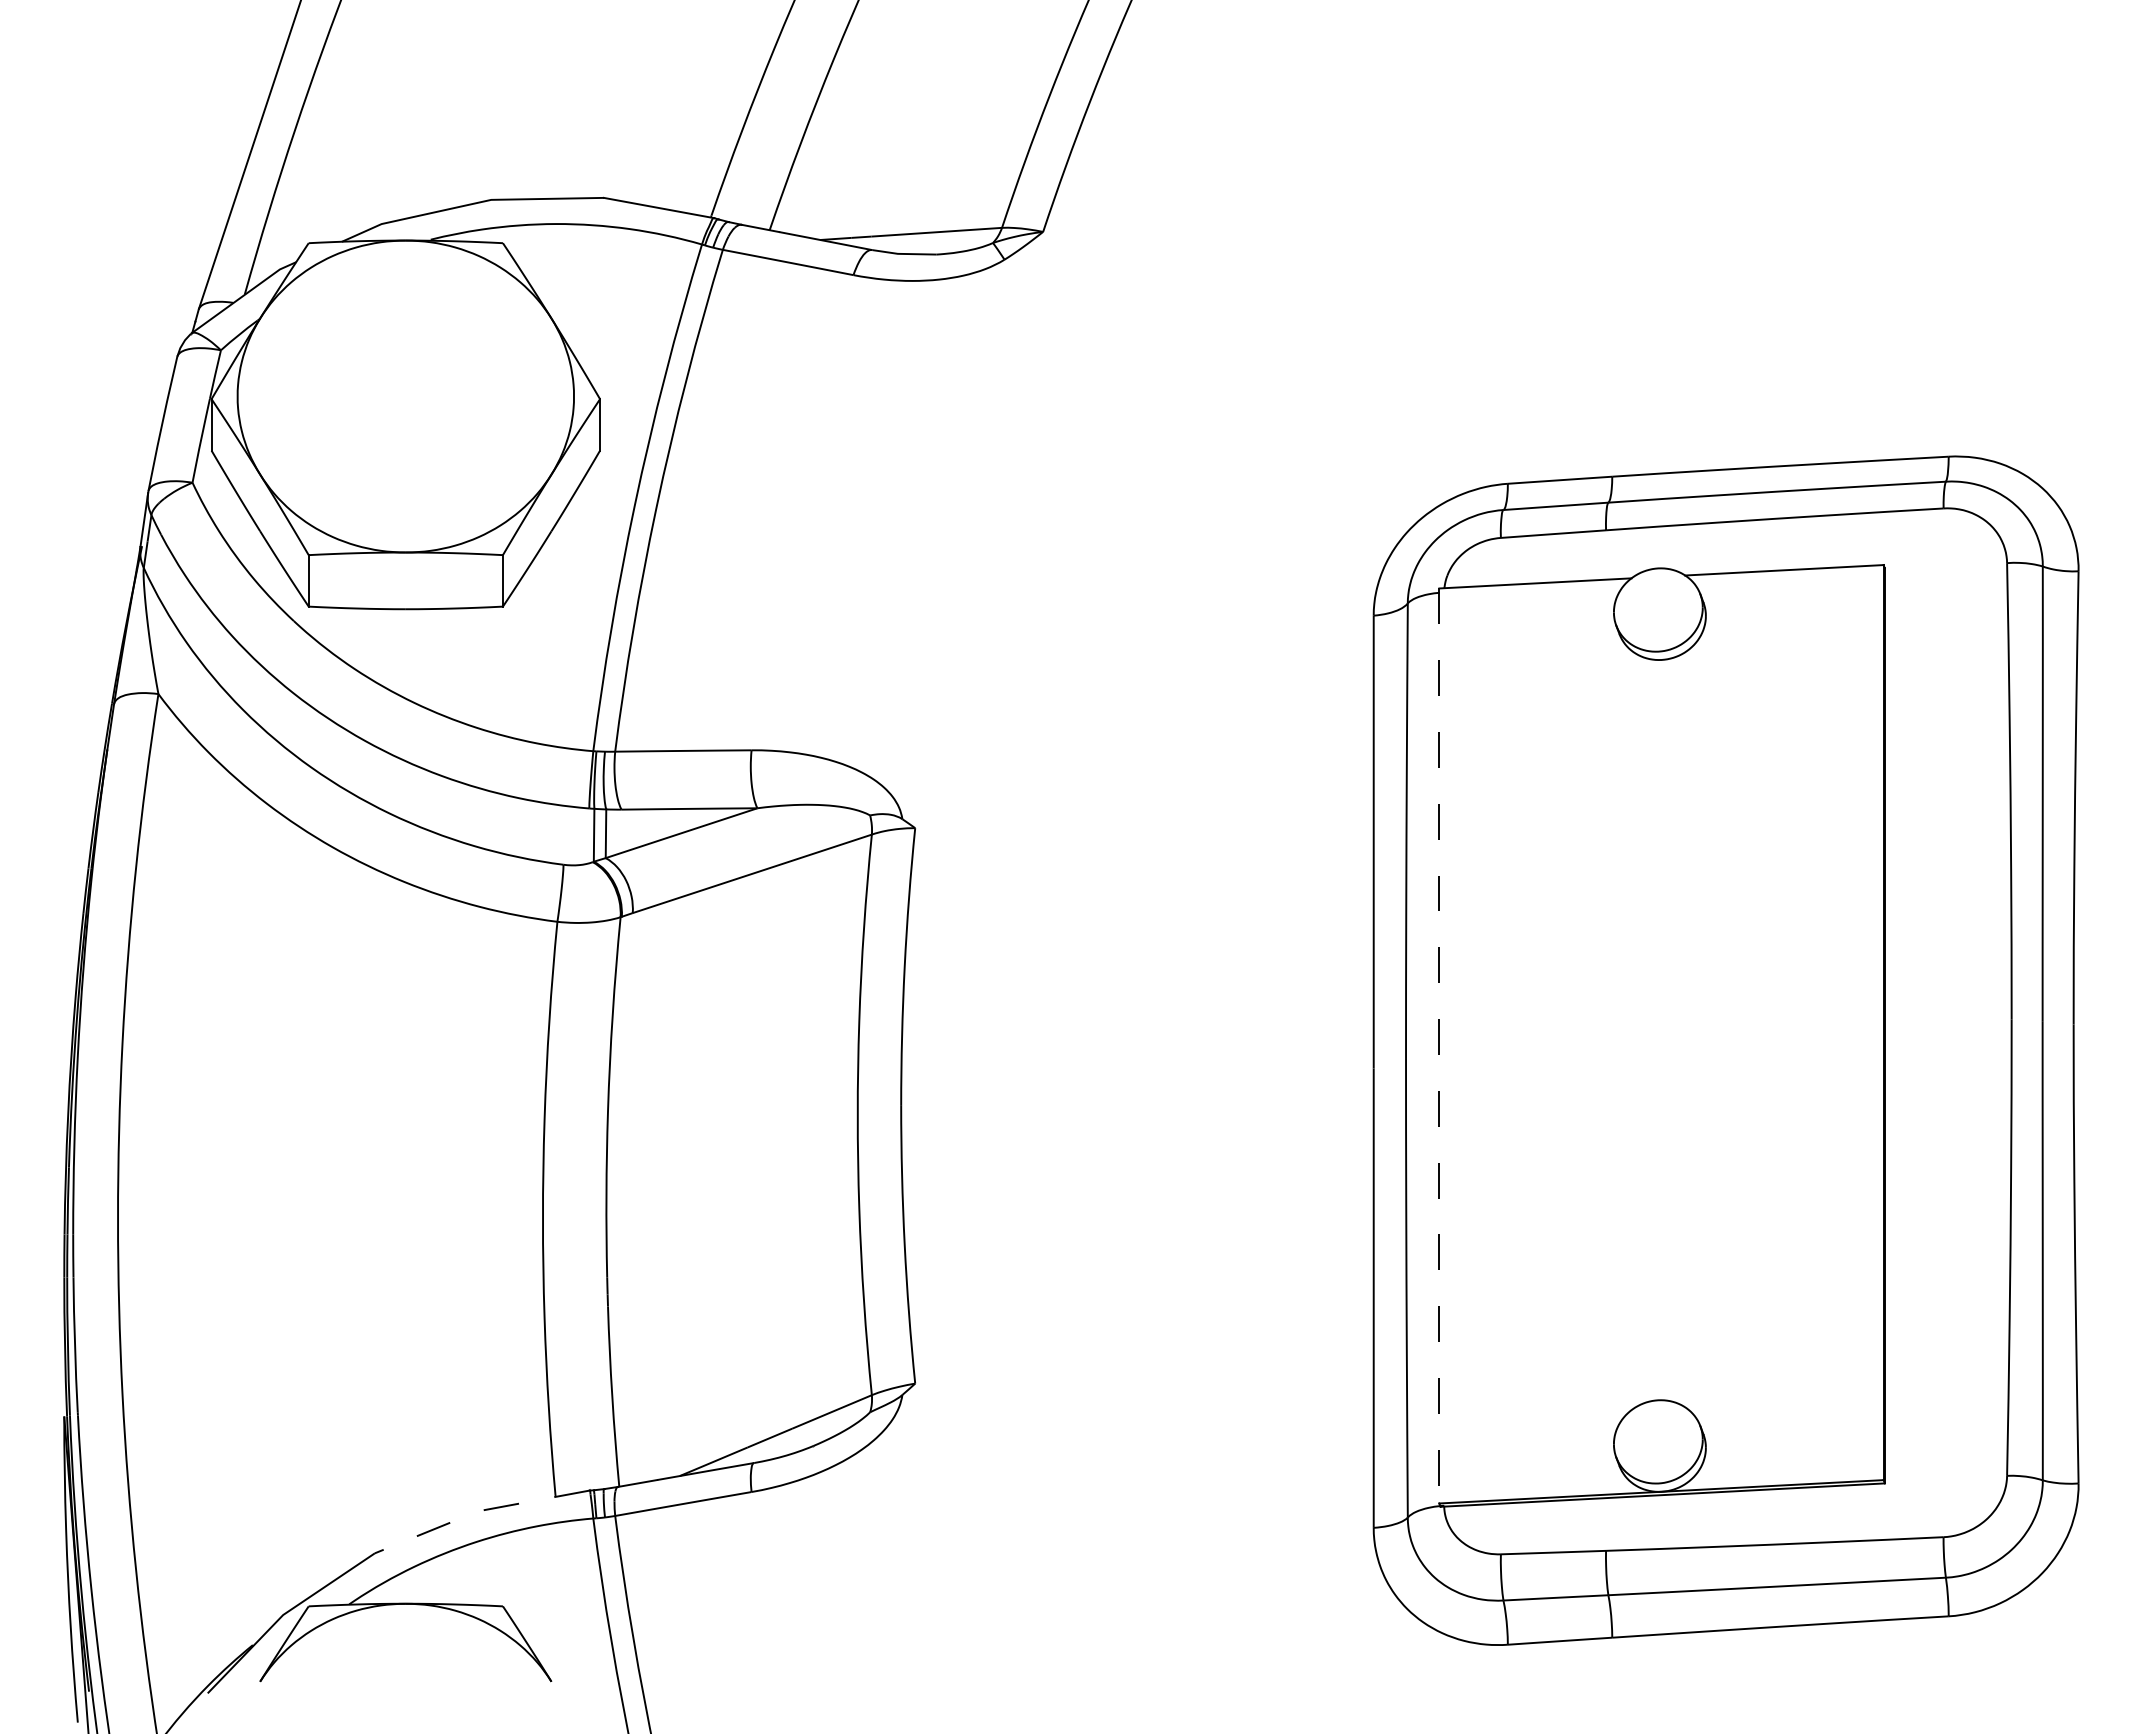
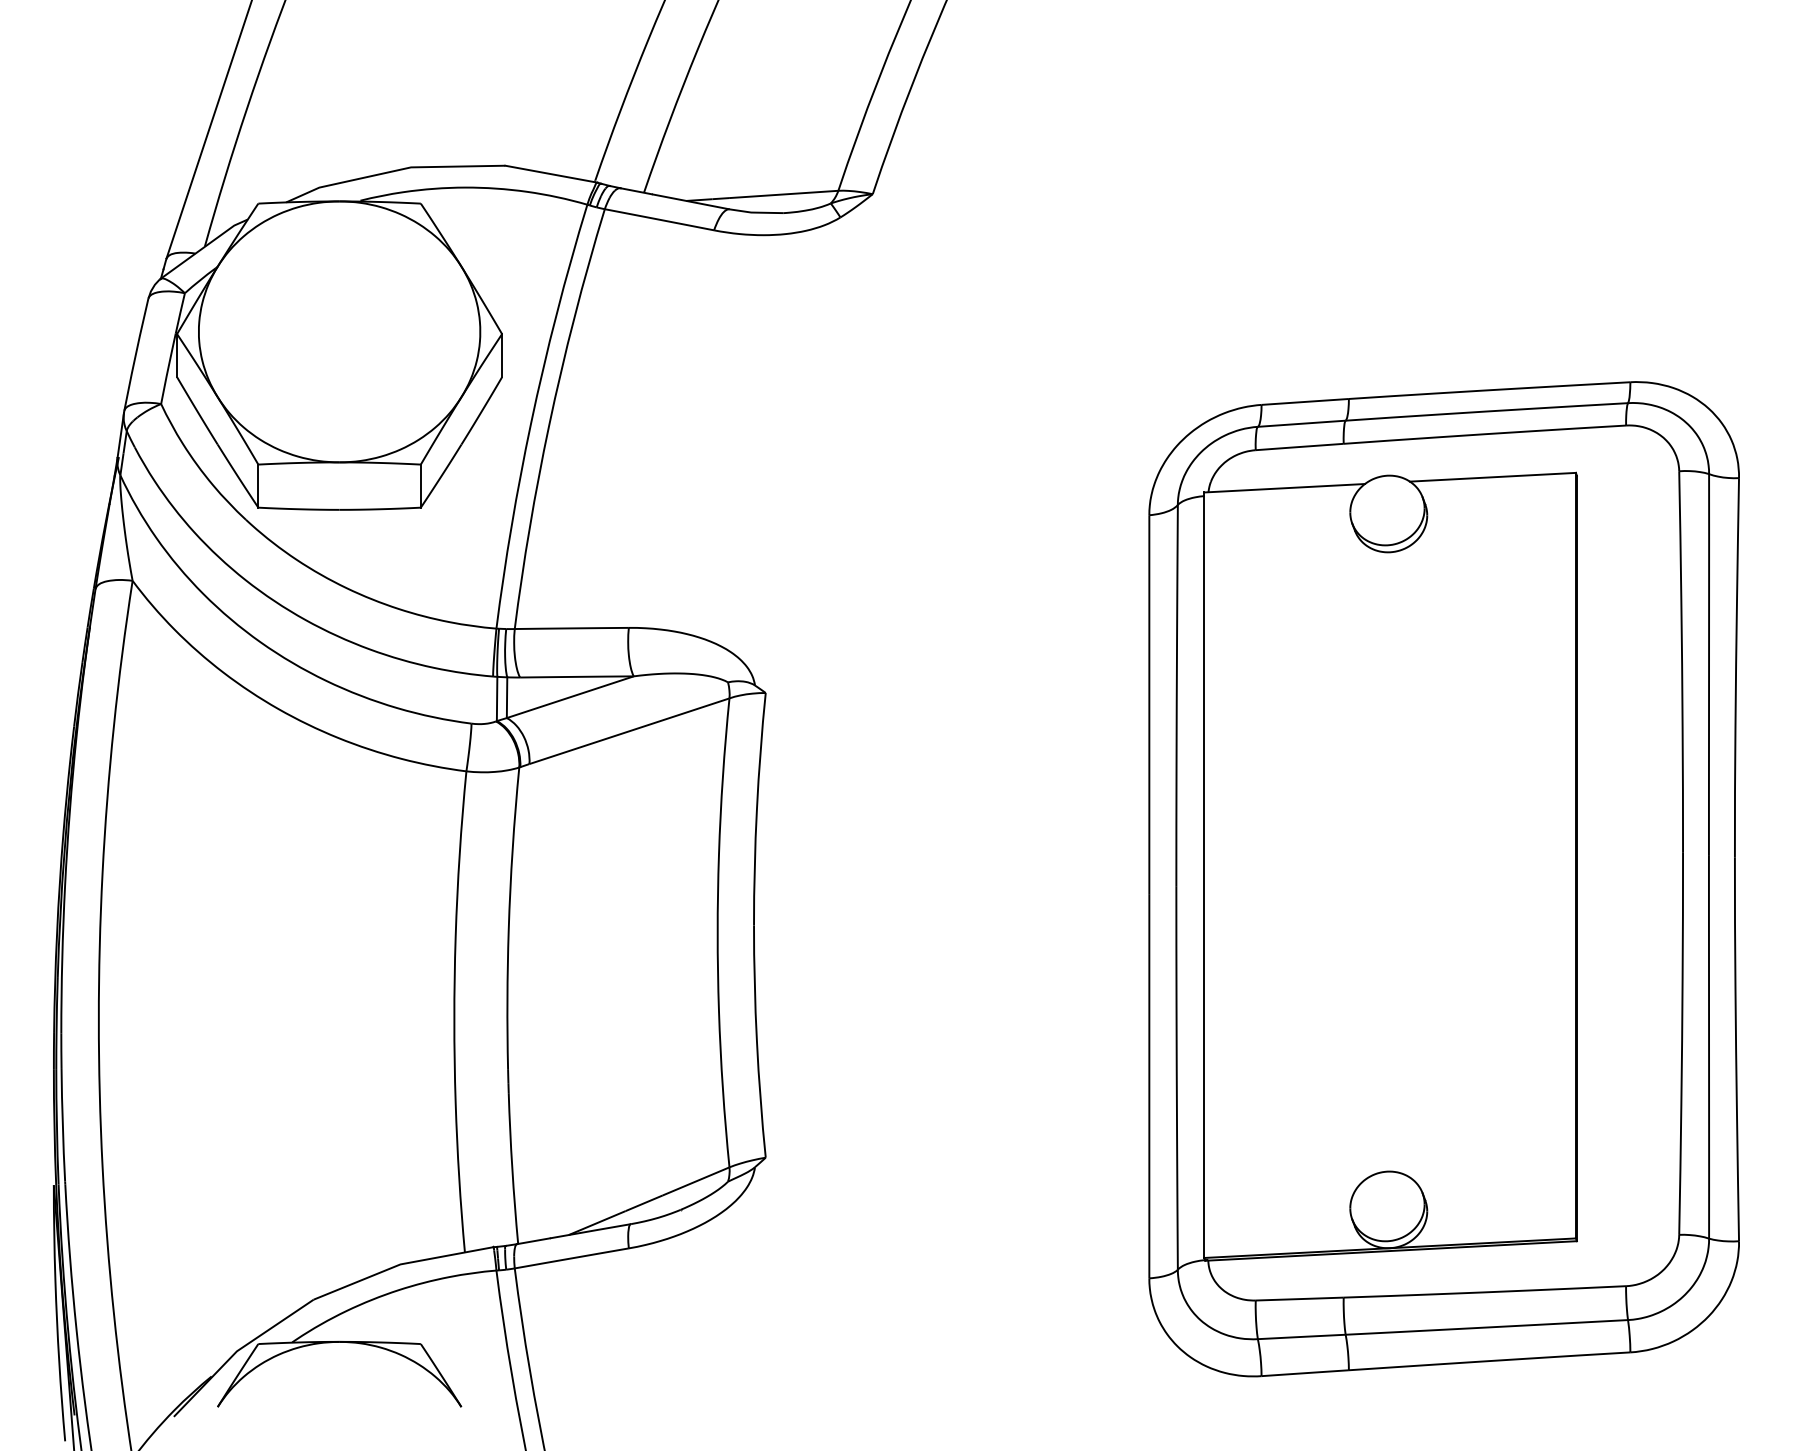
line: (1439, 1045) -> (1204, 874), dashed -> solid
line: (478, 1511) -> (400, 1264), dashed -> solid

